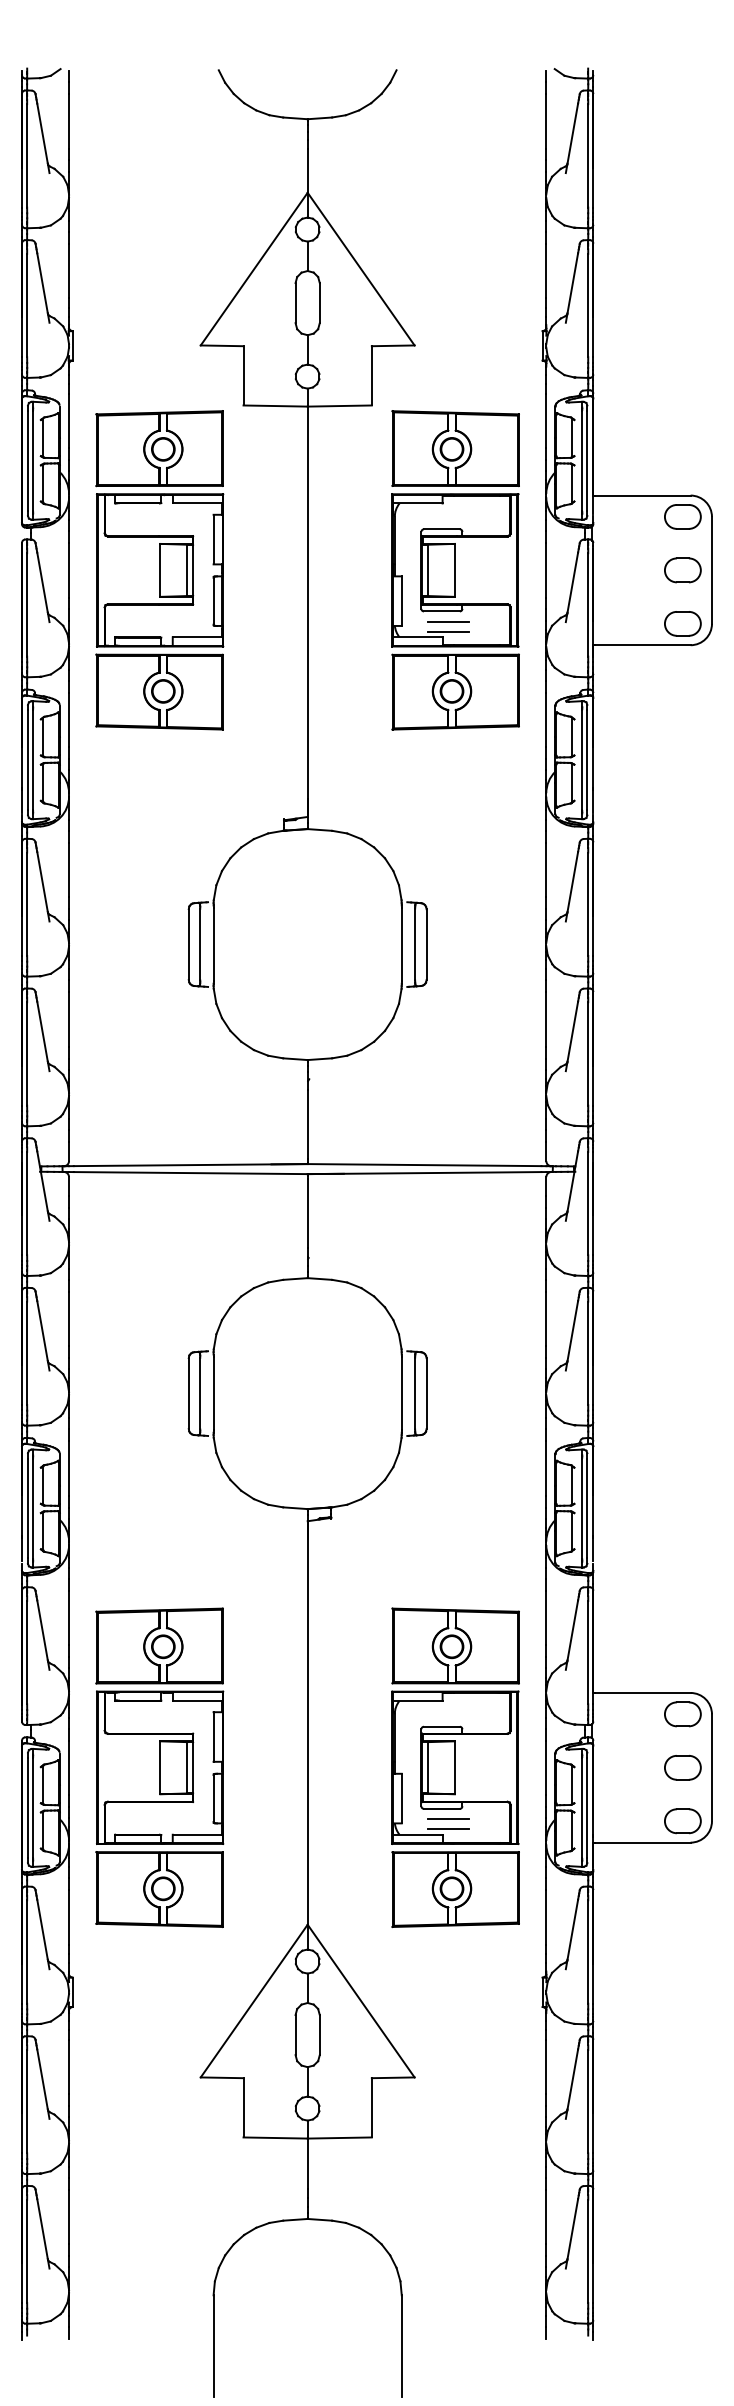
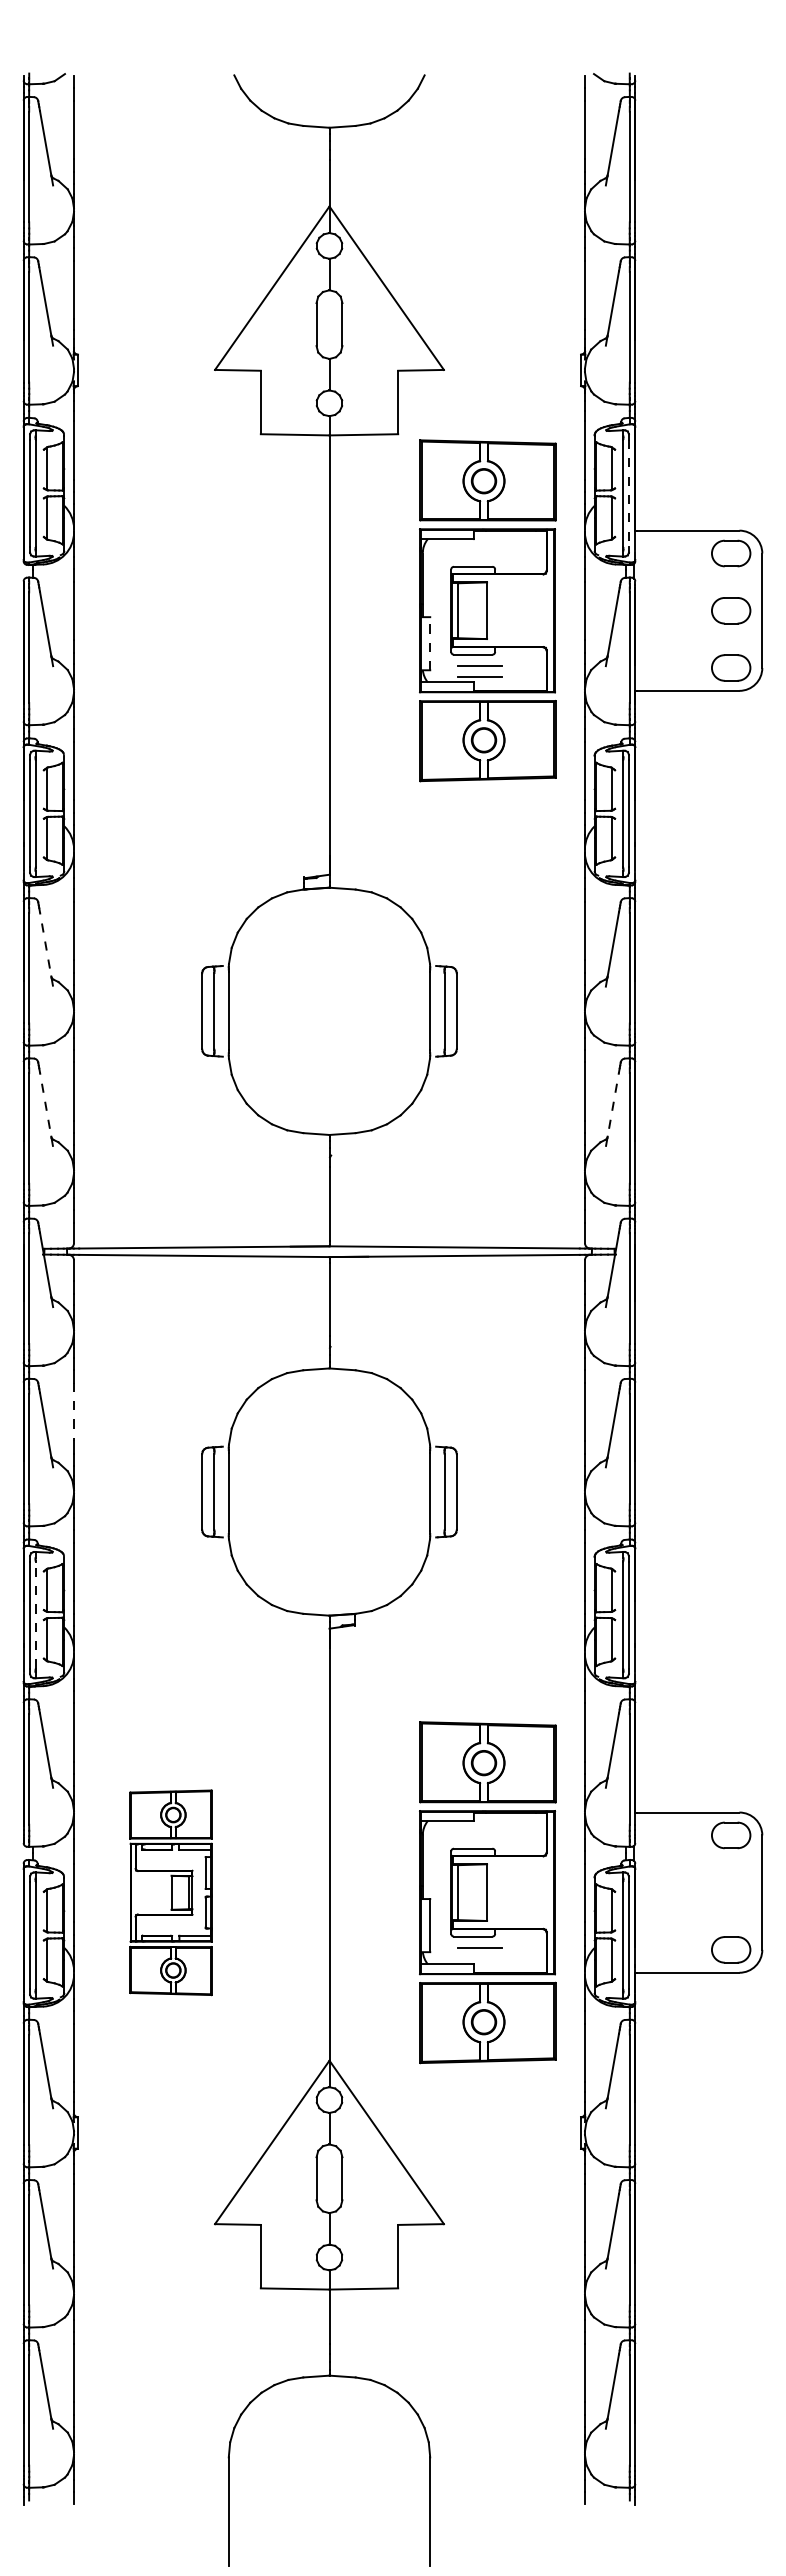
line: (586, 460) -> (628, 493), solid -> dashed
part: (159, 570) -> (170, 610), removed
line: (402, 600) -> (430, 643), solid -> dashed
line: (43, 886) -> (46, 949), solid -> dashed
line: (43, 1036) -> (46, 1109), solid -> dashed
line: (572, 1036) -> (612, 1109), solid -> dashed
line: (69, 1319) -> (74, 1412), solid -> dashed
line: (33, 1507) -> (35, 1614), solid -> dashed
part: (159, 1767) -> (170, 1892), size x0.6
part: (683, 1767) -> (731, 1892), removed
line: (448, 1829) -> (480, 1958), removed

